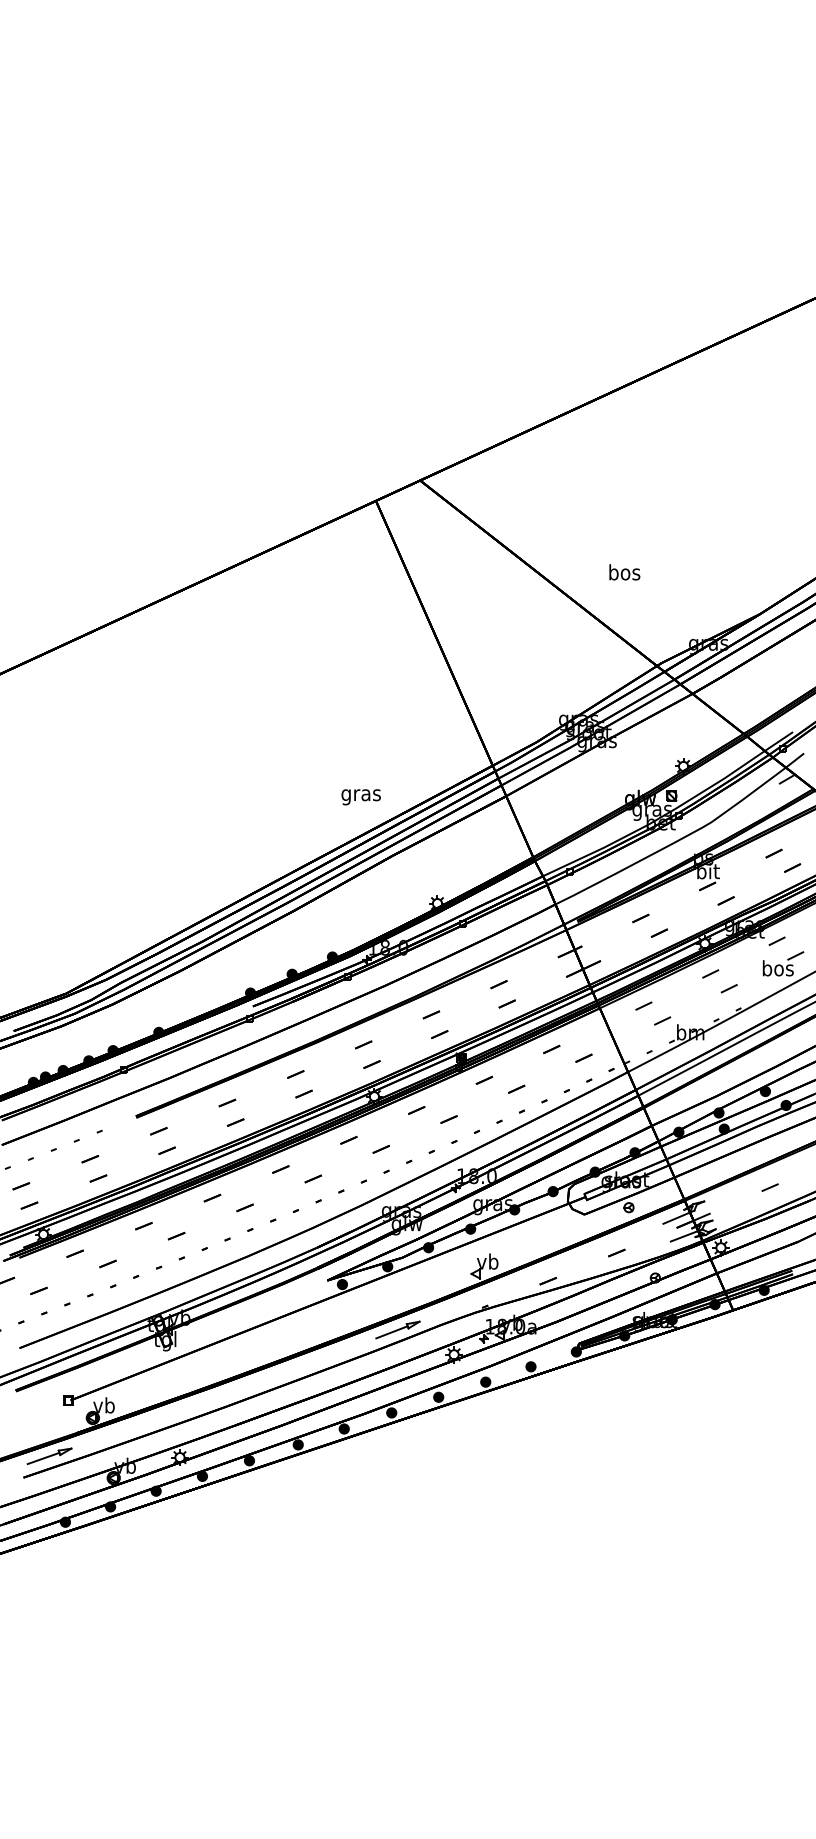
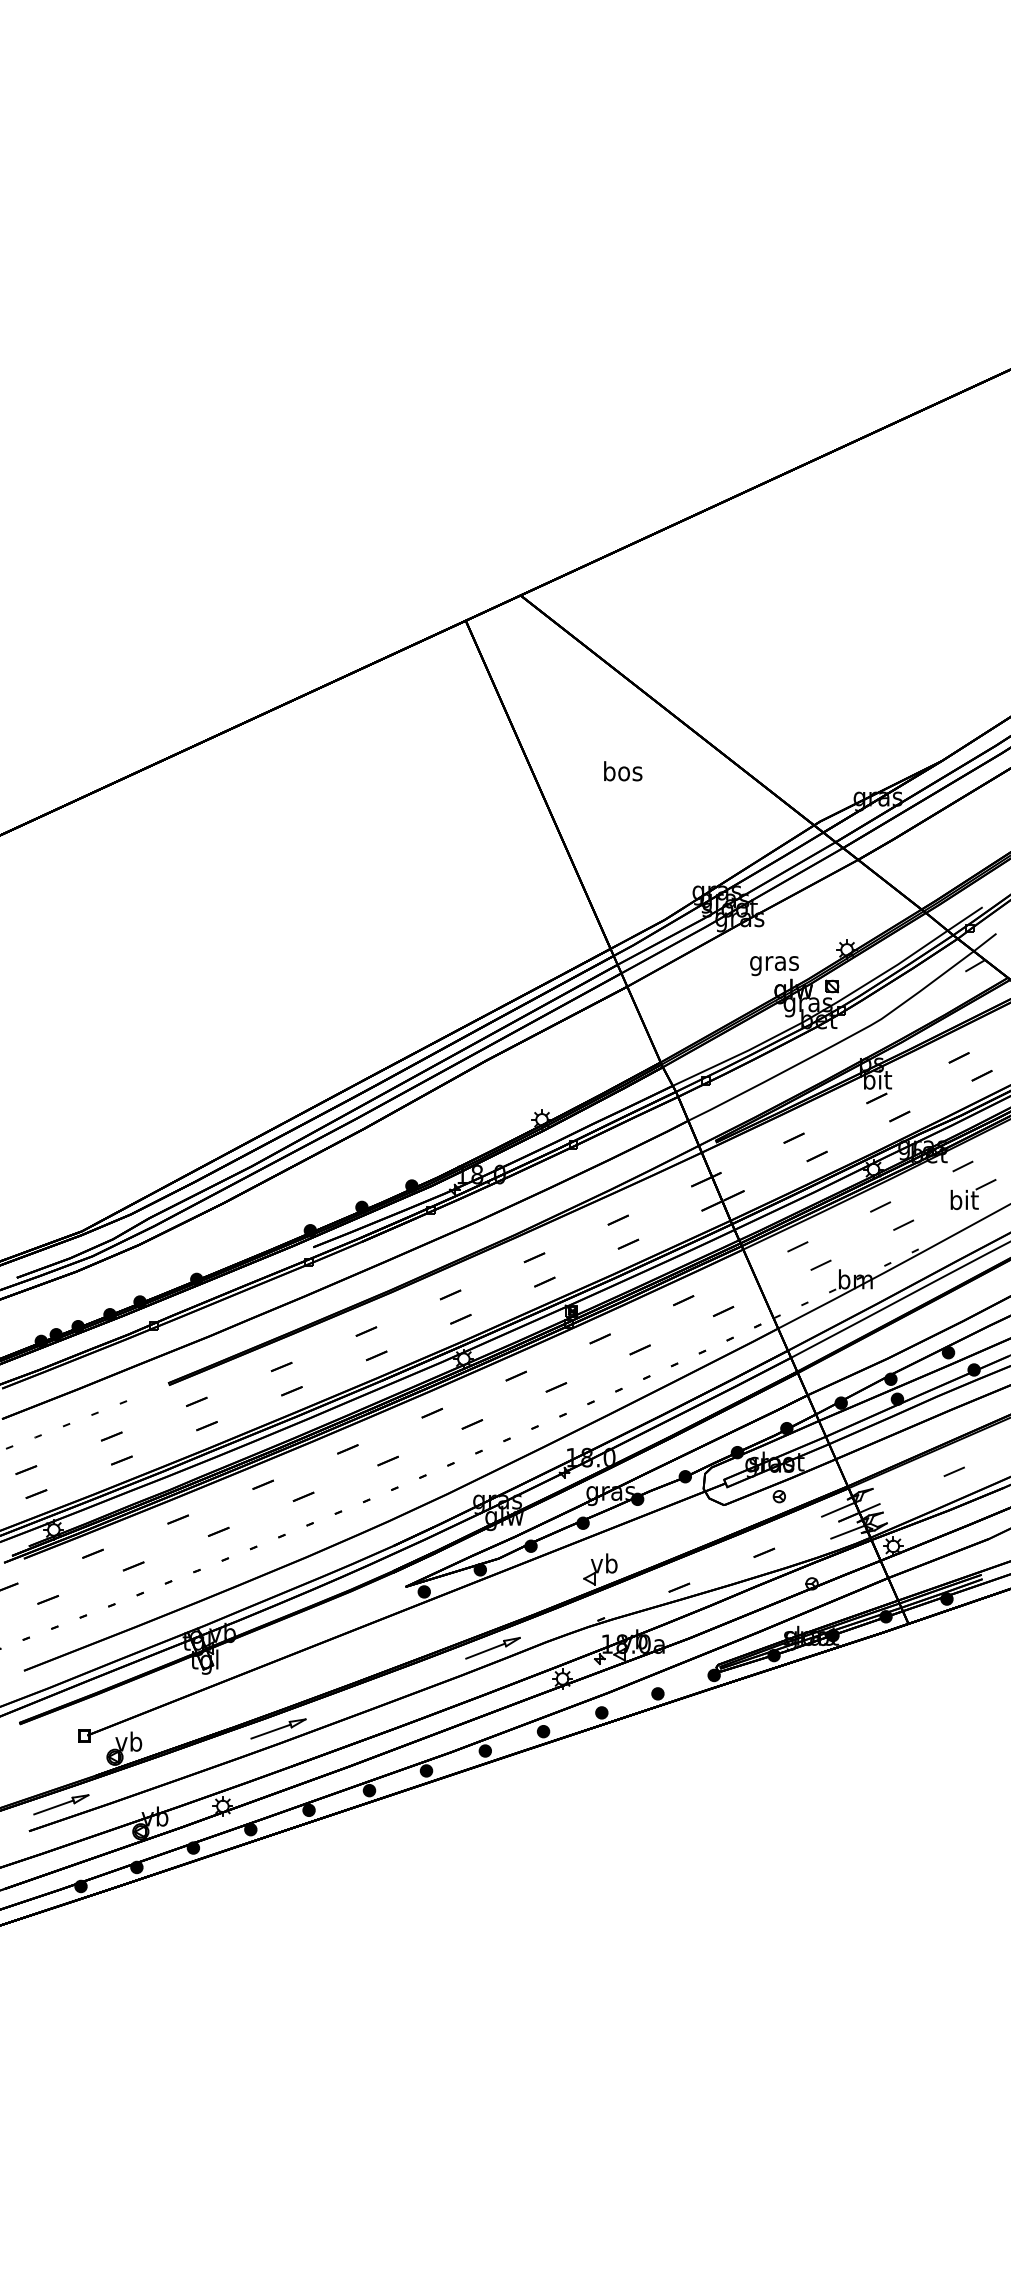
text: (625, 572) -> (623, 771), moved
text: (361, 797) -> (774, 966), moved
text: (778, 967) -> (964, 1199), bos -> bit
part: (224, 1394) -> (278, 1728), added

